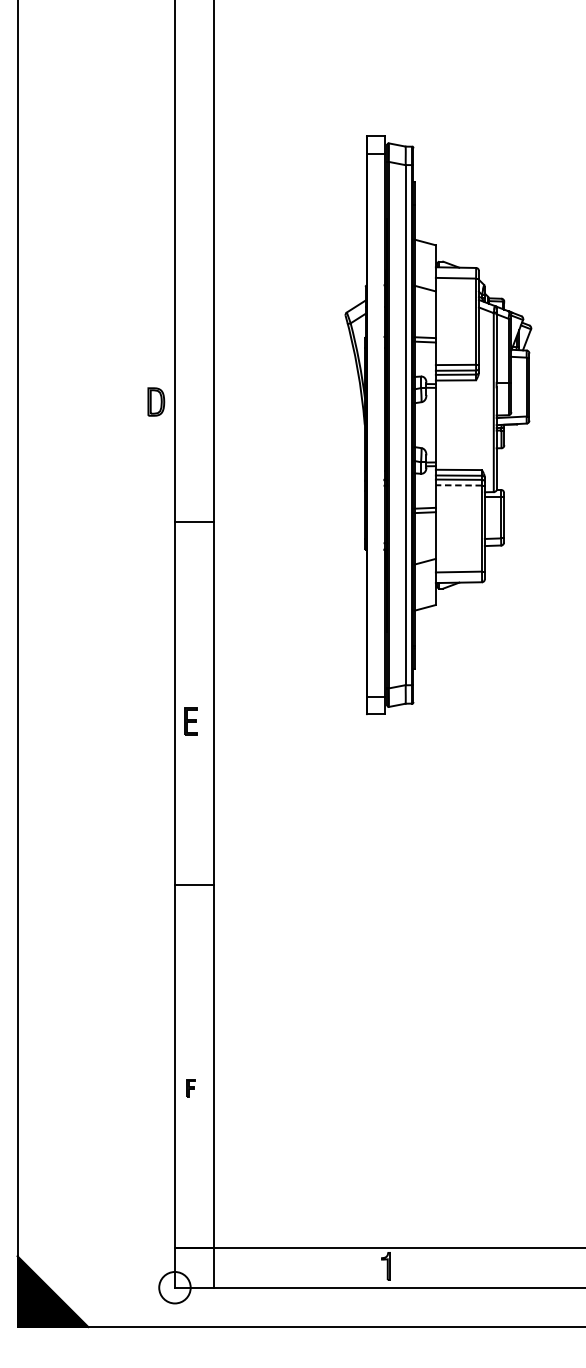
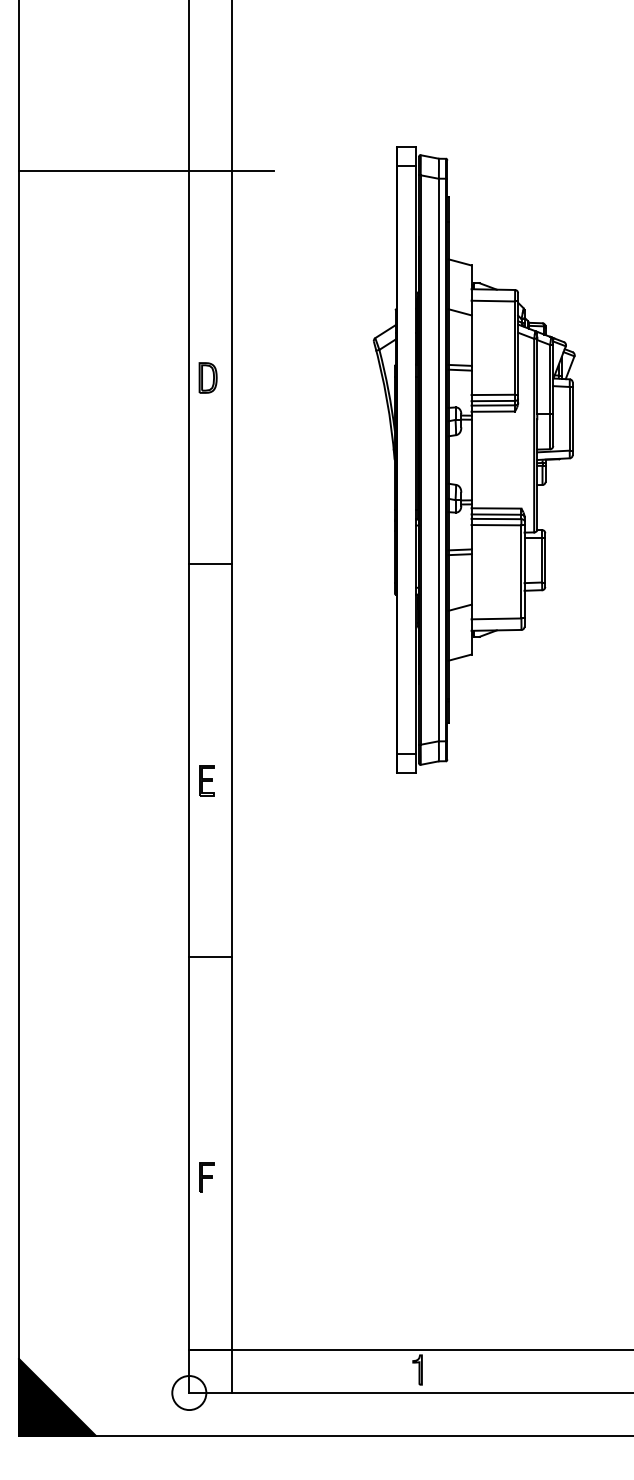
line: (135, 158) -> (146, 171), added
part: (155, 401) -> (207, 377), moved
line: (458, 485) -> (496, 525), dashed -> solid
part: (190, 1088) -> (206, 1177), size x1.67

